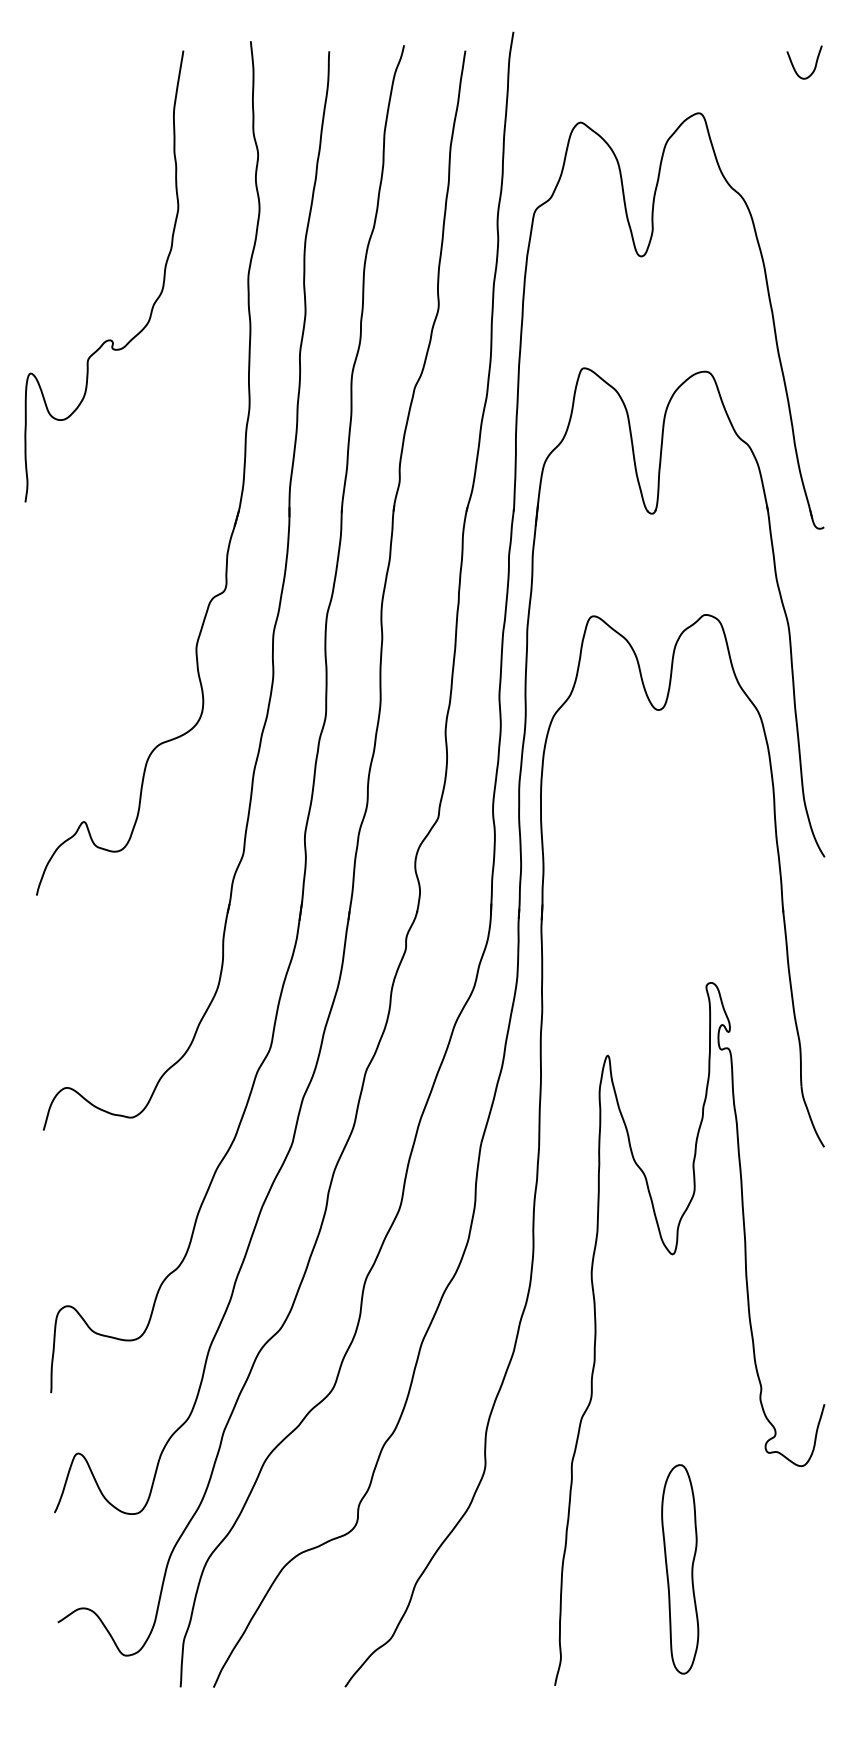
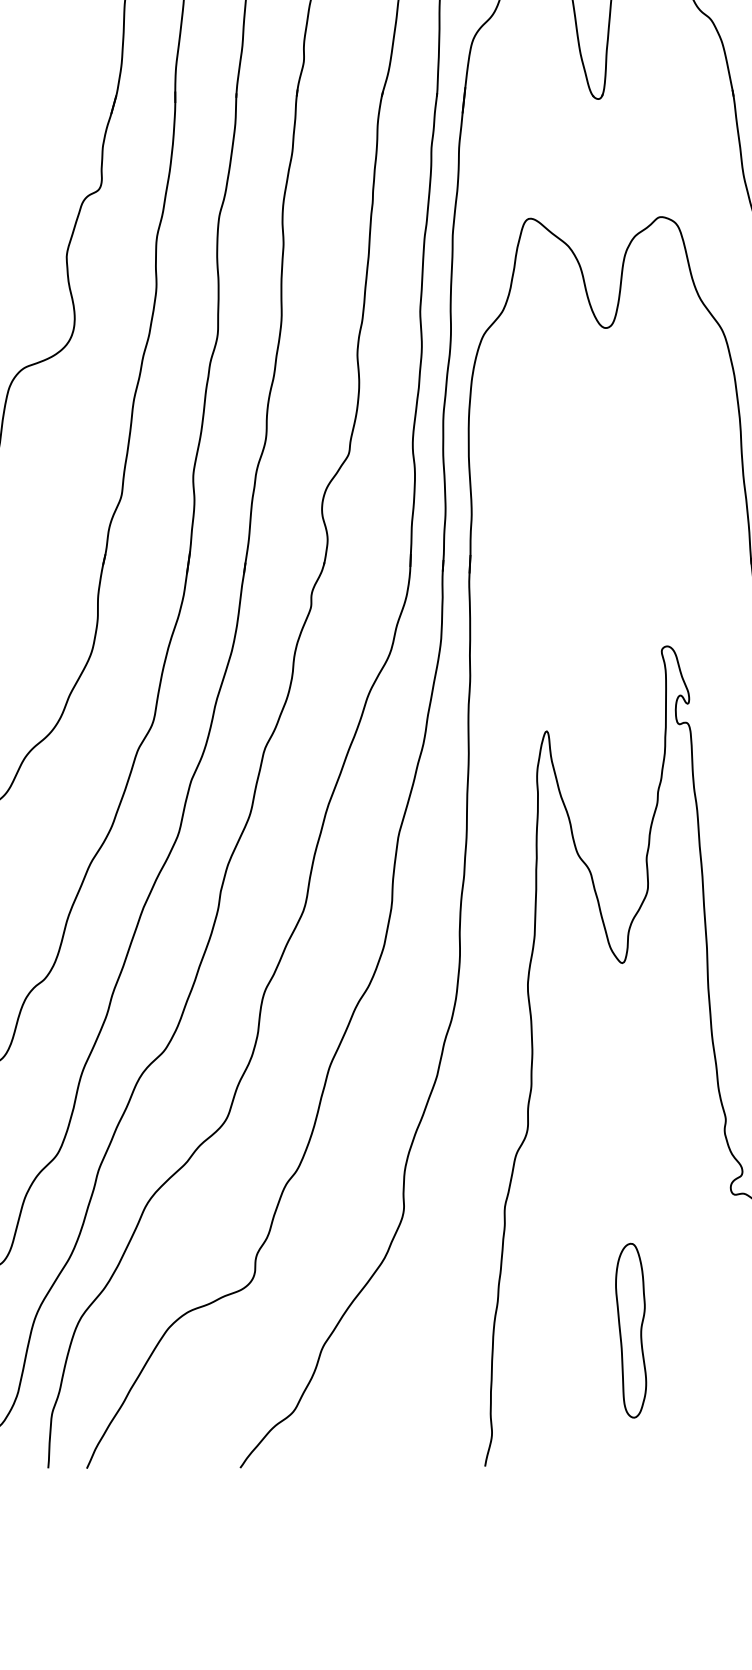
part: (679, 1569) -> (630, 1330), size x0.71

